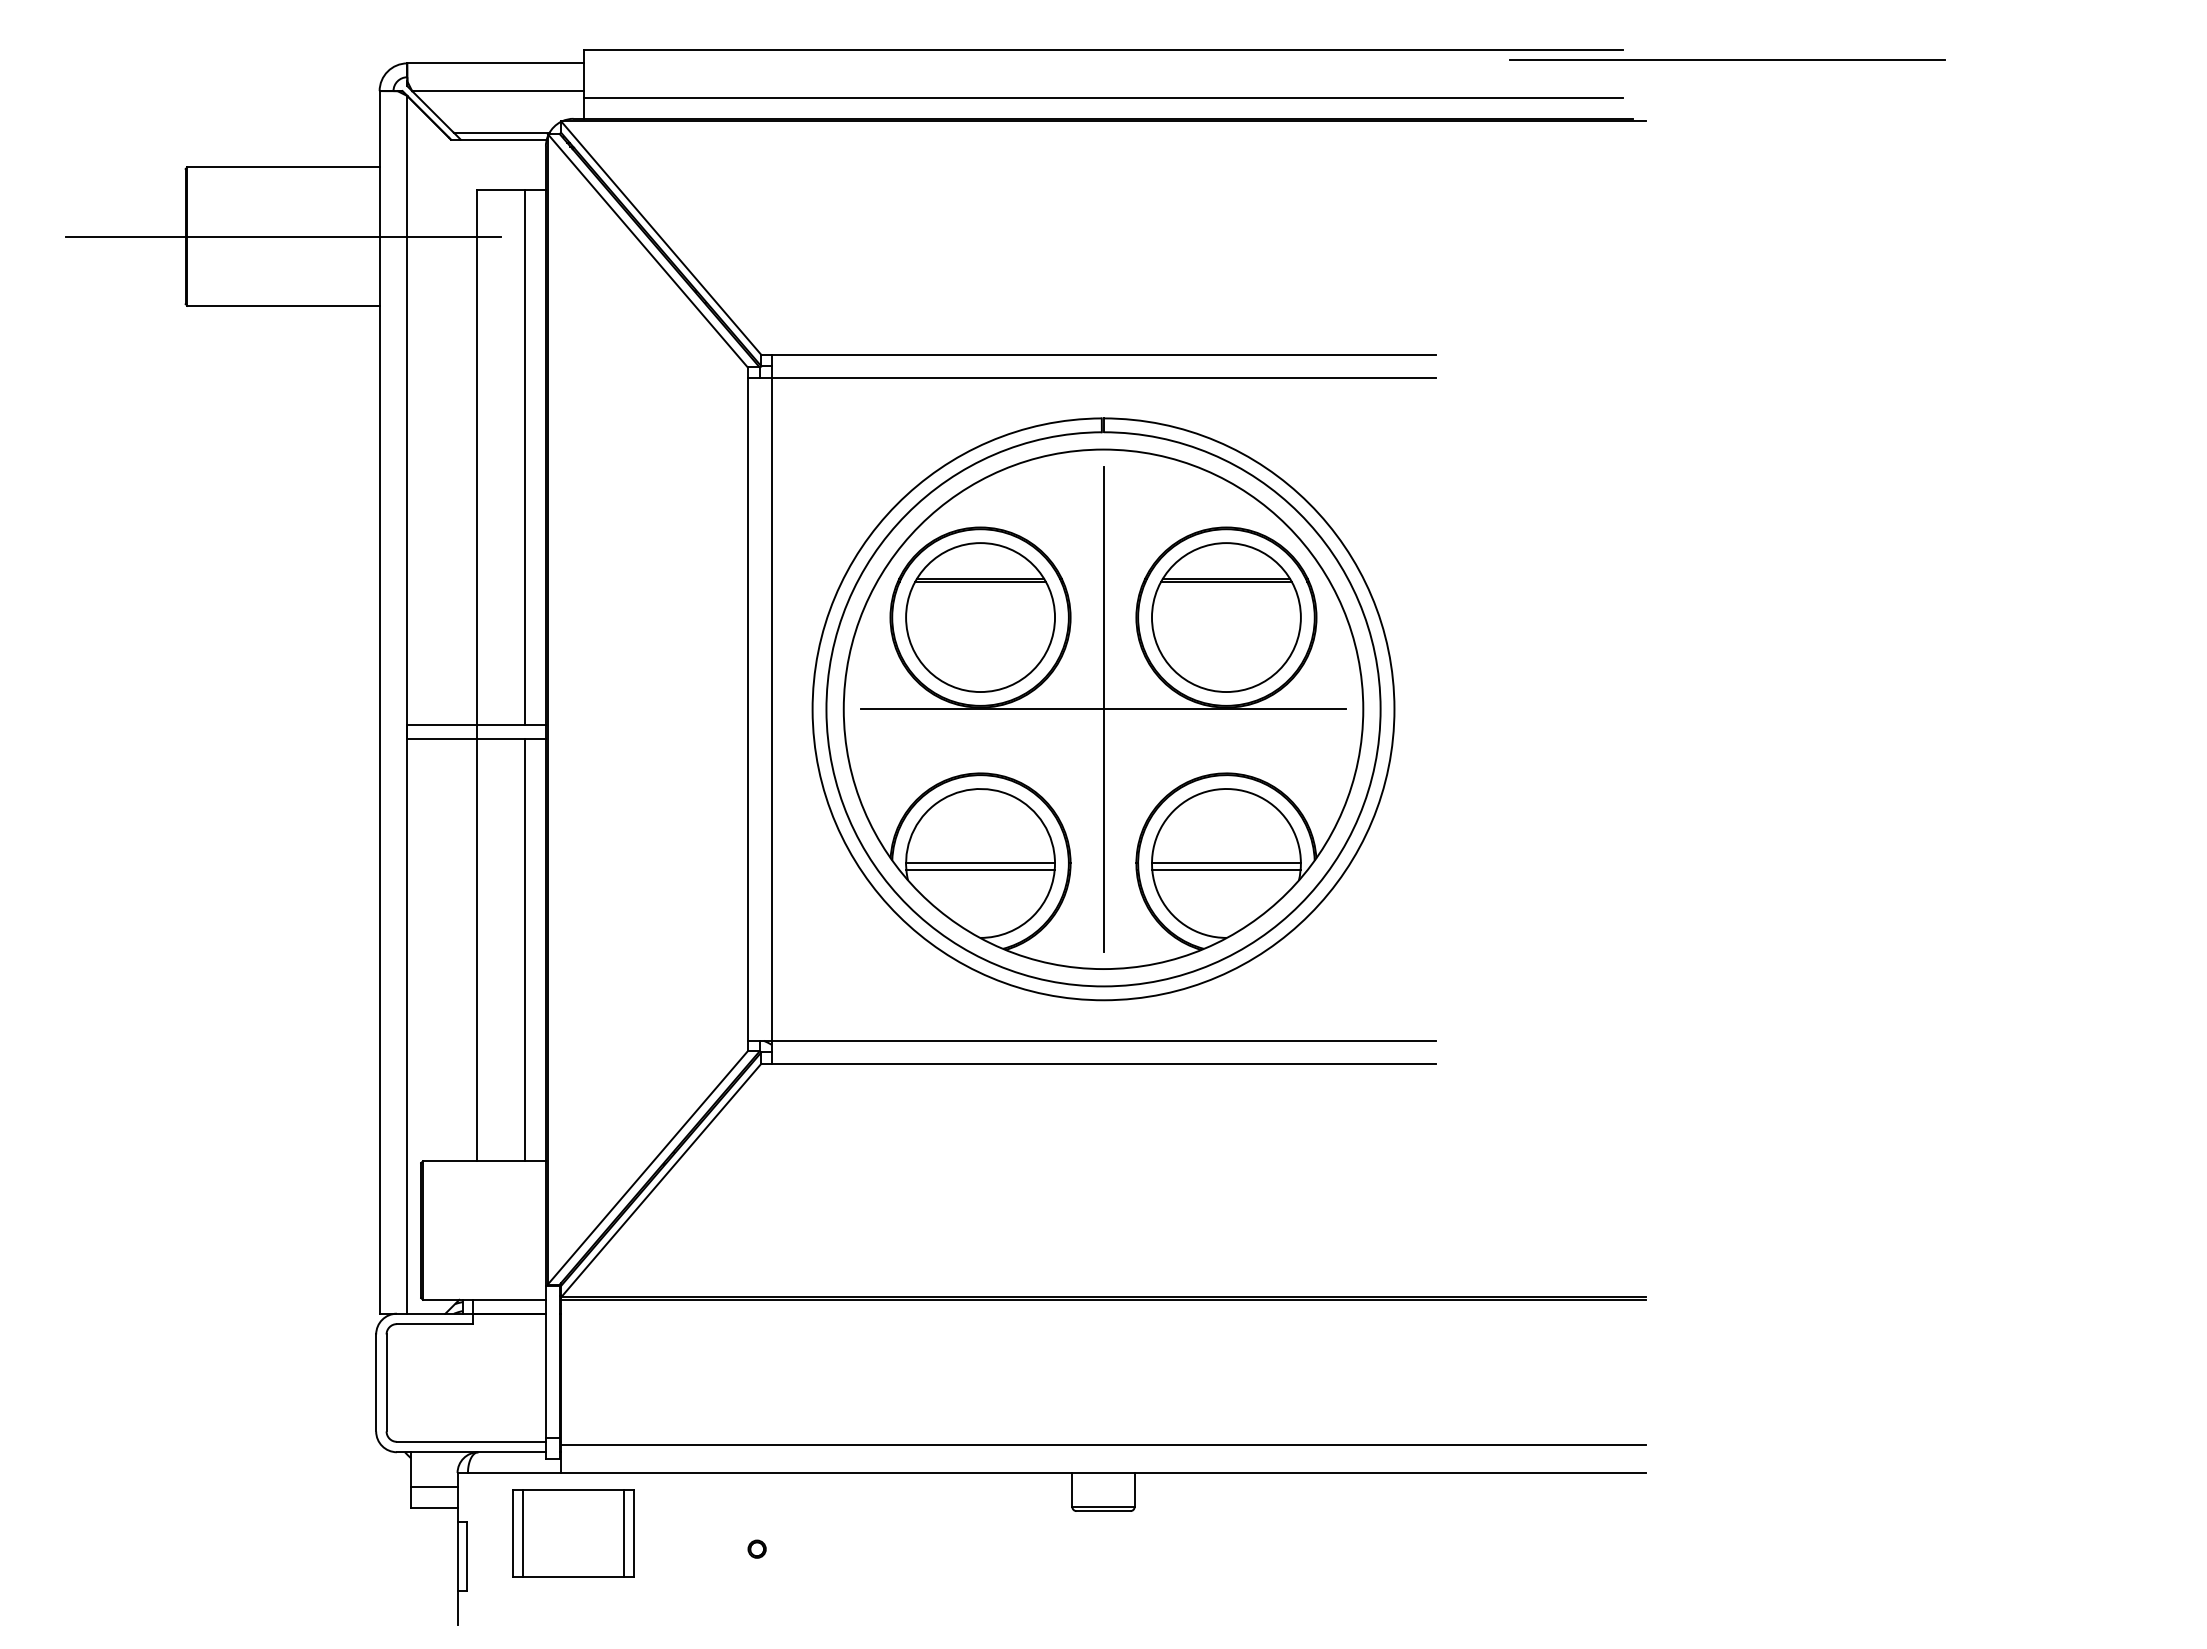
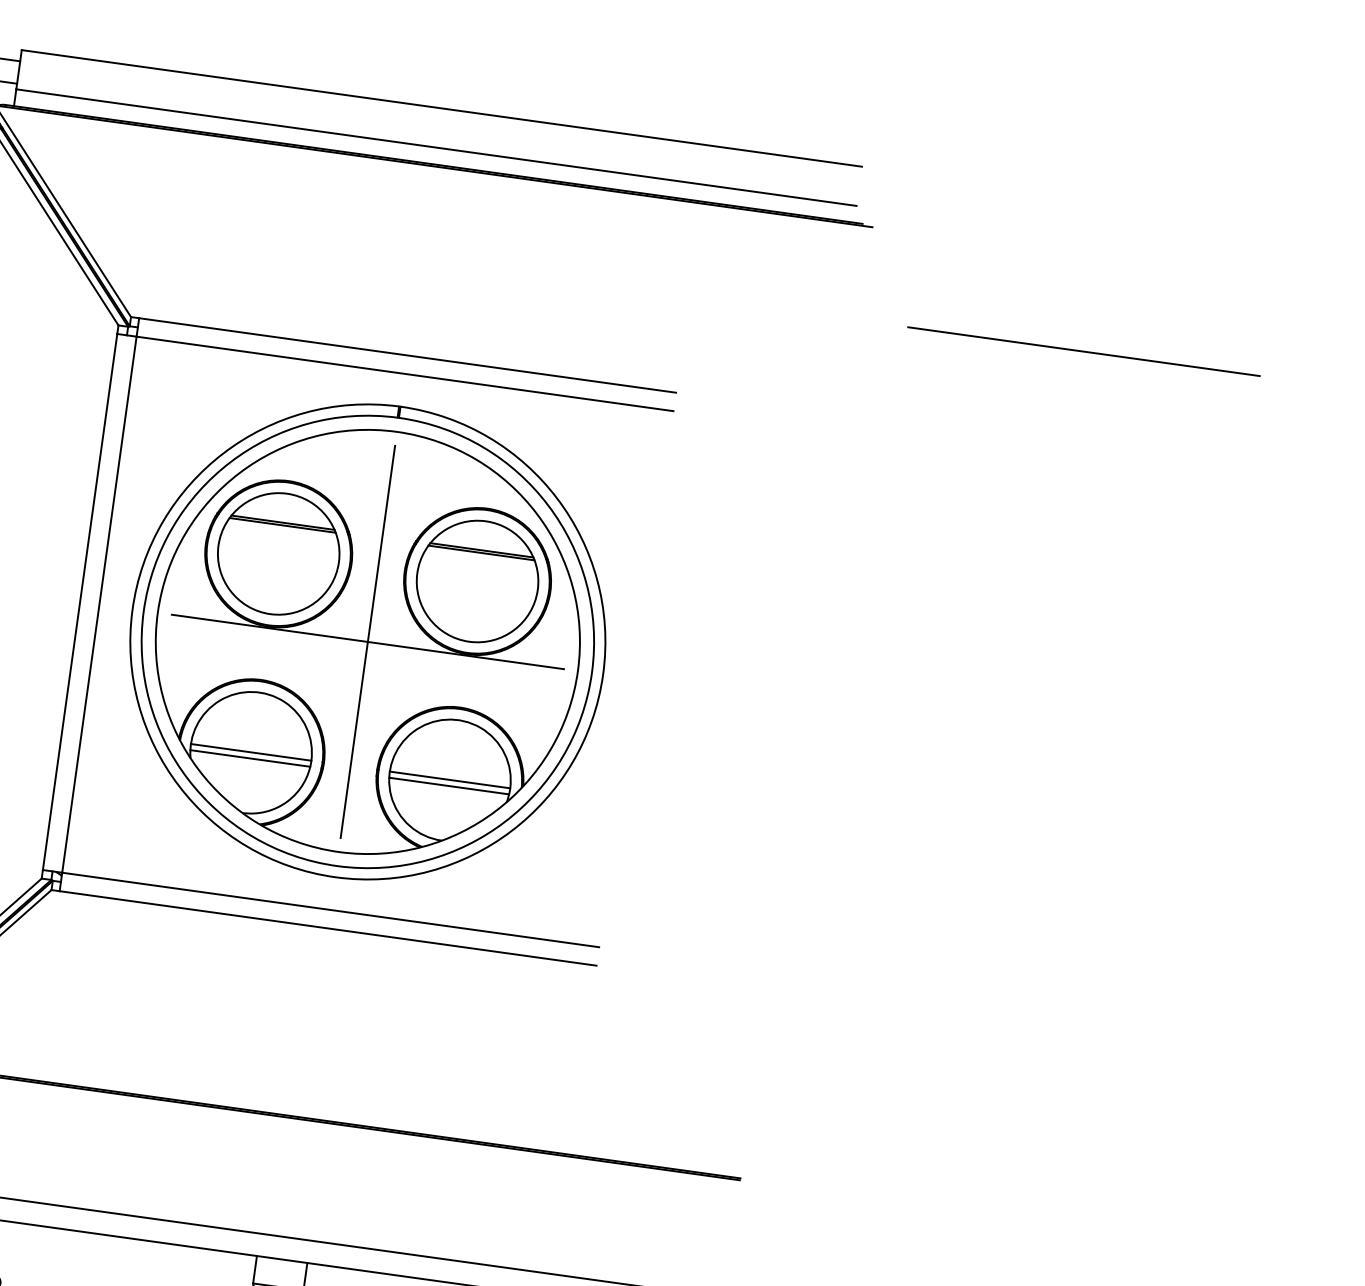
line: (1727, 59) -> (1084, 351), moved

